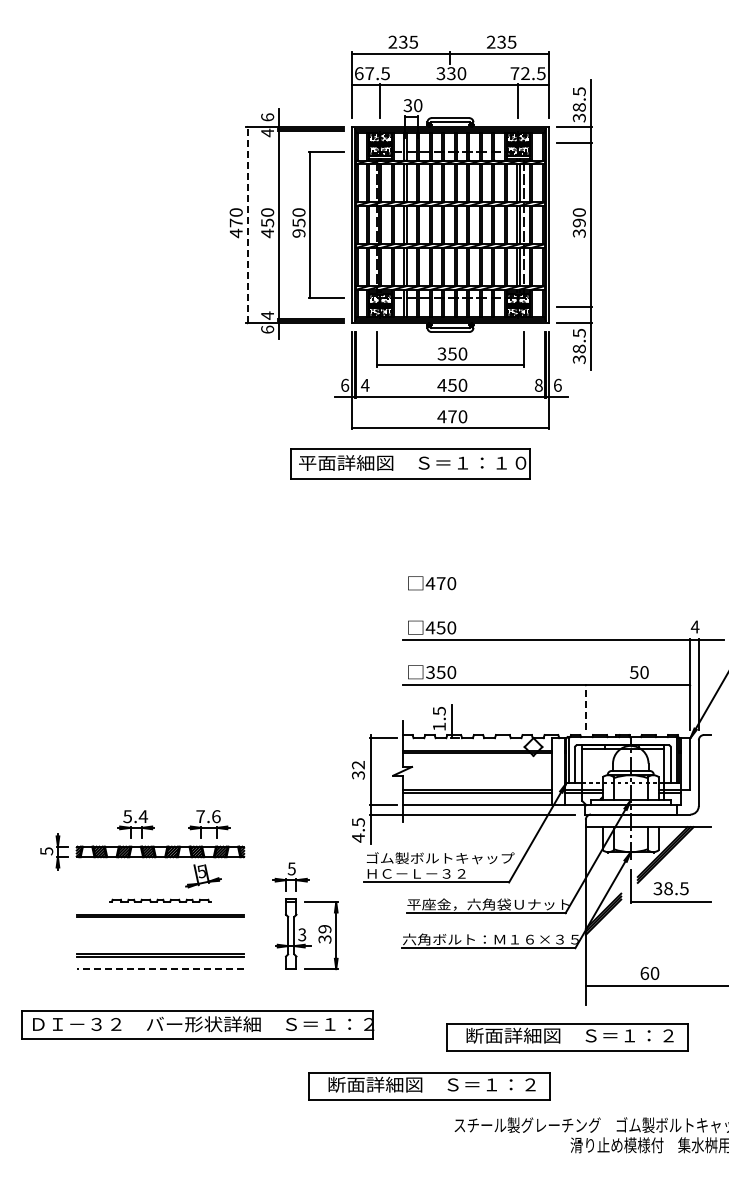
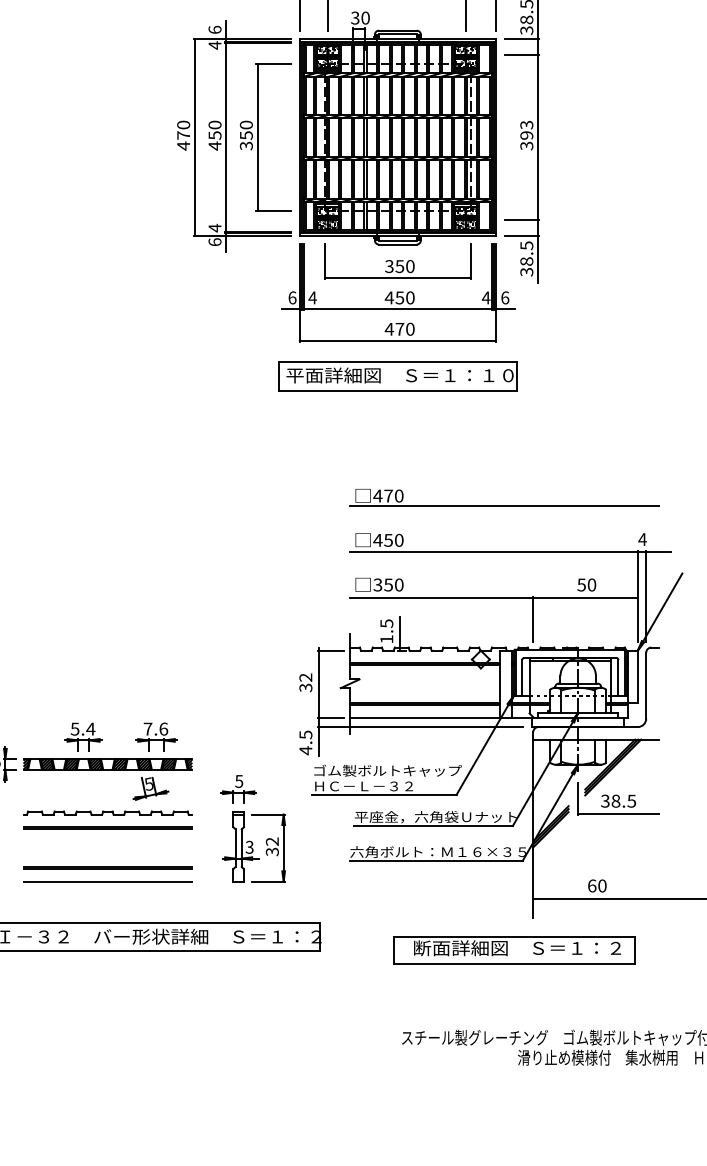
text: (579, 212) -> (526, 125), 390 -> 393
line: (247, 224) -> (194, 137), dashed -> solid
text: (298, 233) -> (245, 146), 950 -> 350
text: (538, 384) -> (485, 297), 8 -> 4
part: (410, 463) -> (397, 376), moved
line: (556, 593) -> (503, 506), added
line: (585, 706) -> (532, 619), dashed -> solid
part: (160, 900) -> (107, 813), size x1.67
text: (325, 929) -> (272, 842), 39 -> 32
line: (160, 969) -> (107, 882), dashed -> solid
part: (429, 1086) -> (376, 999), removed

